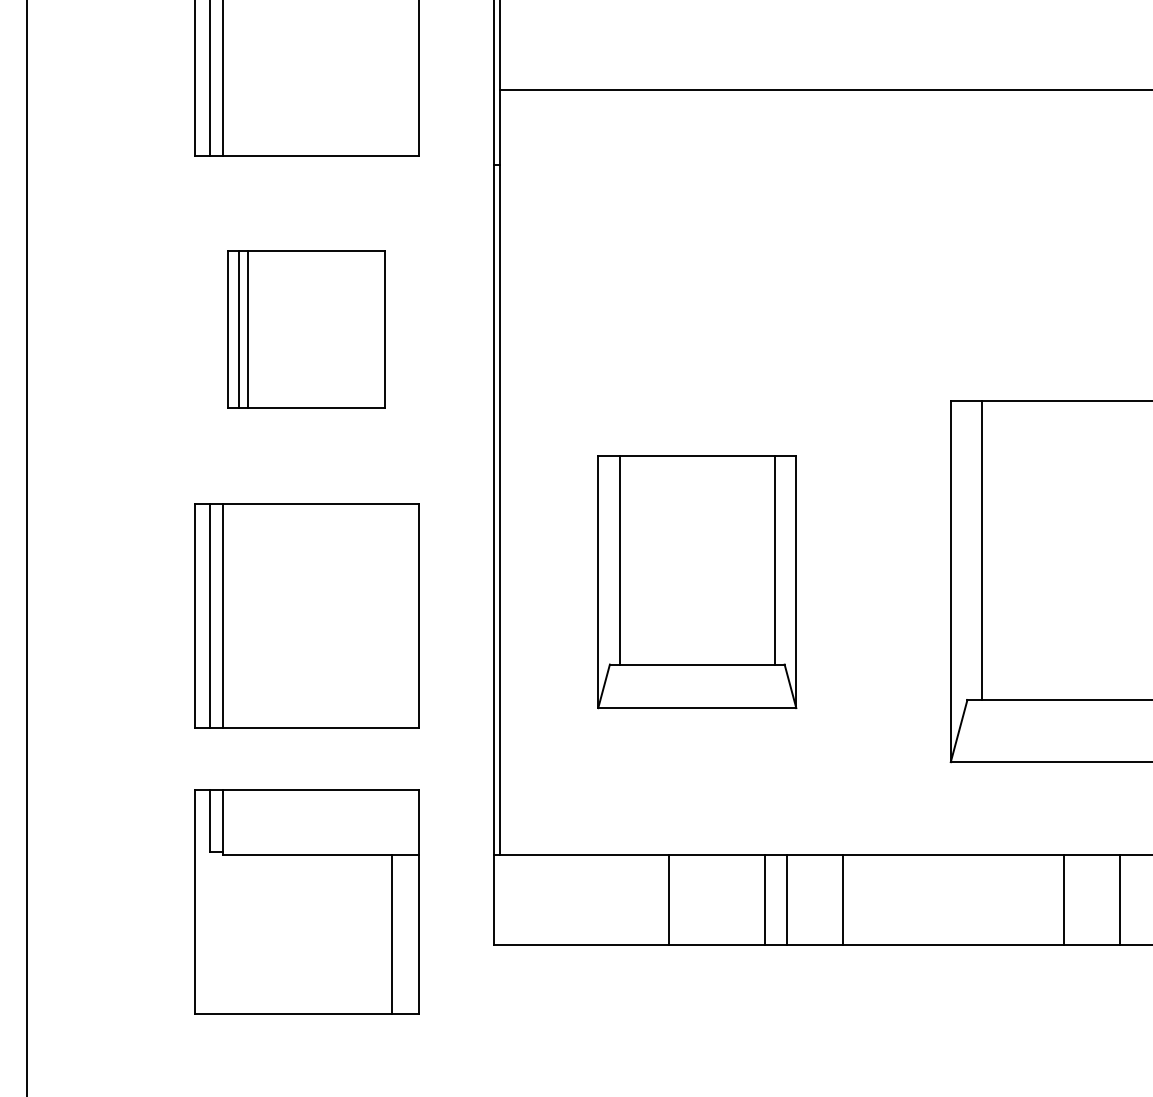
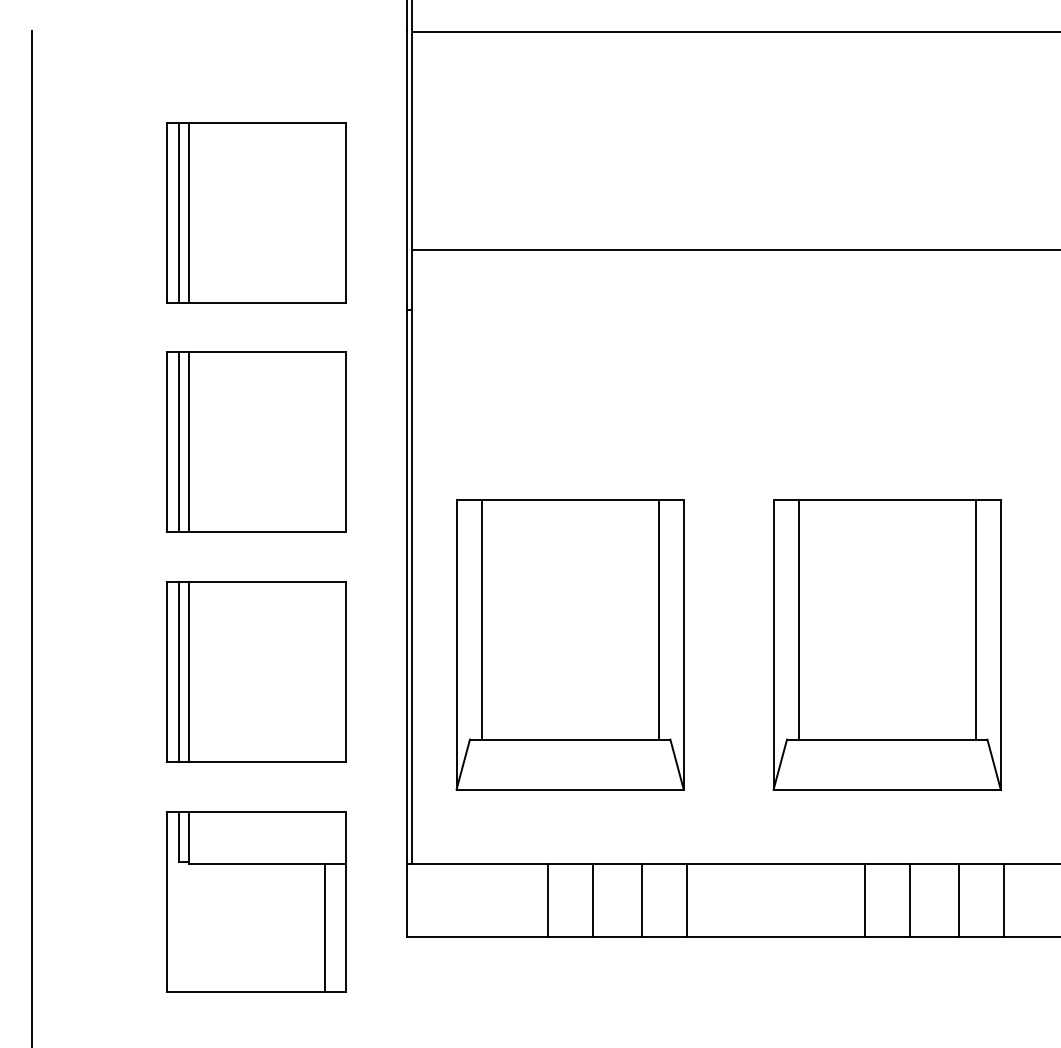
part: (306, 328) -> (256, 441), size x1.43
part: (696, 581) -> (569, 644), size x1.43
line: (765, 900) -> (592, 900), moved

